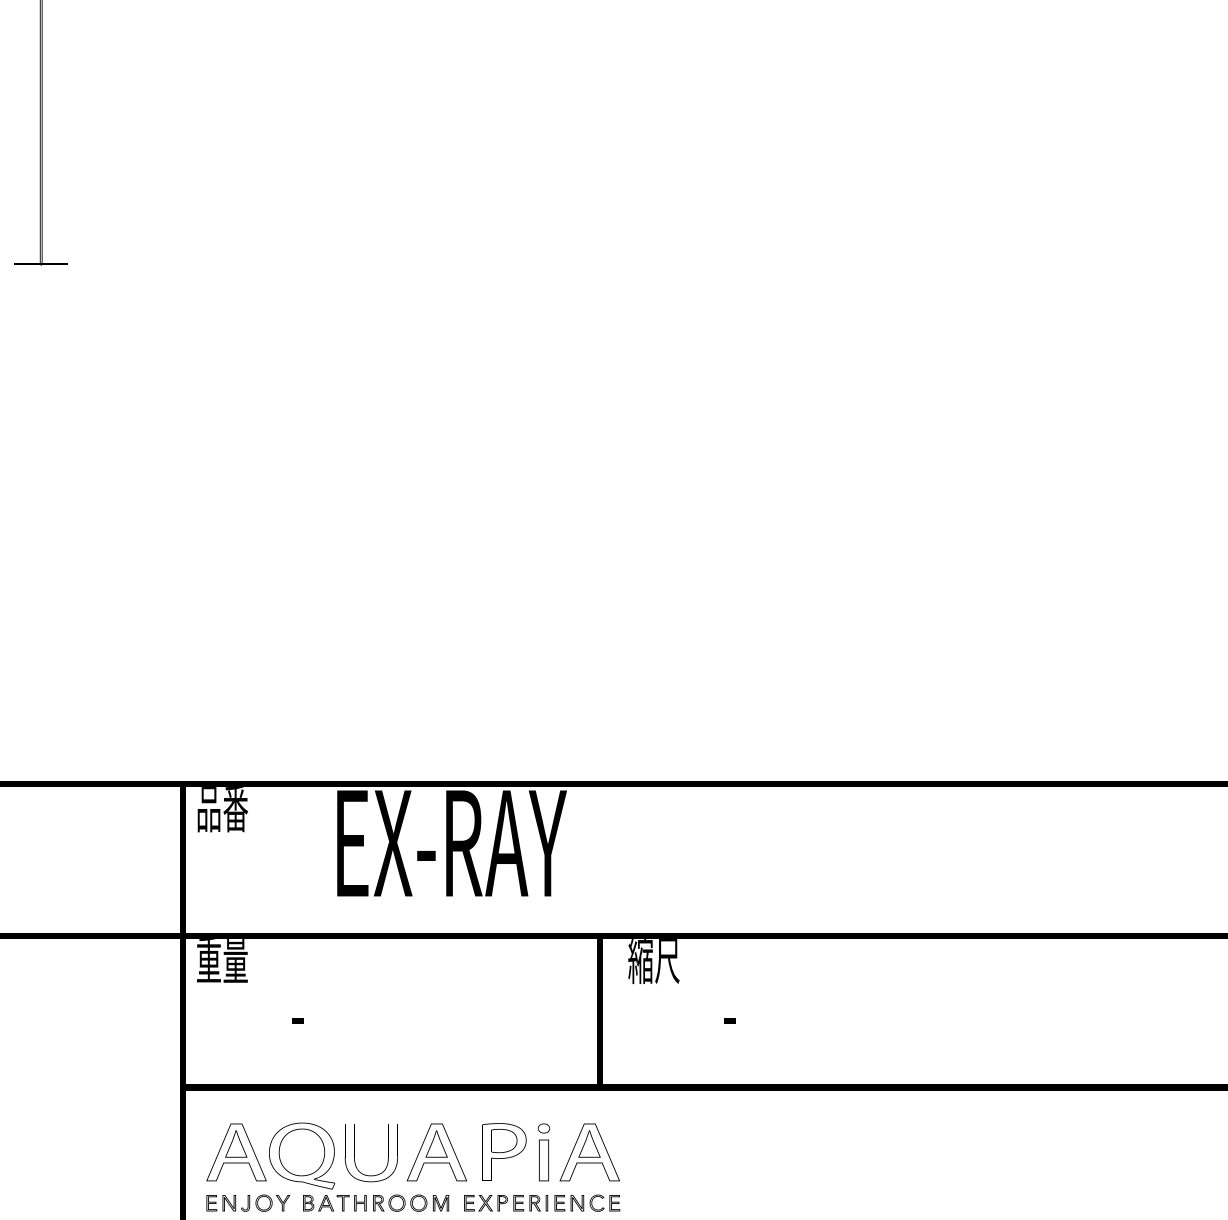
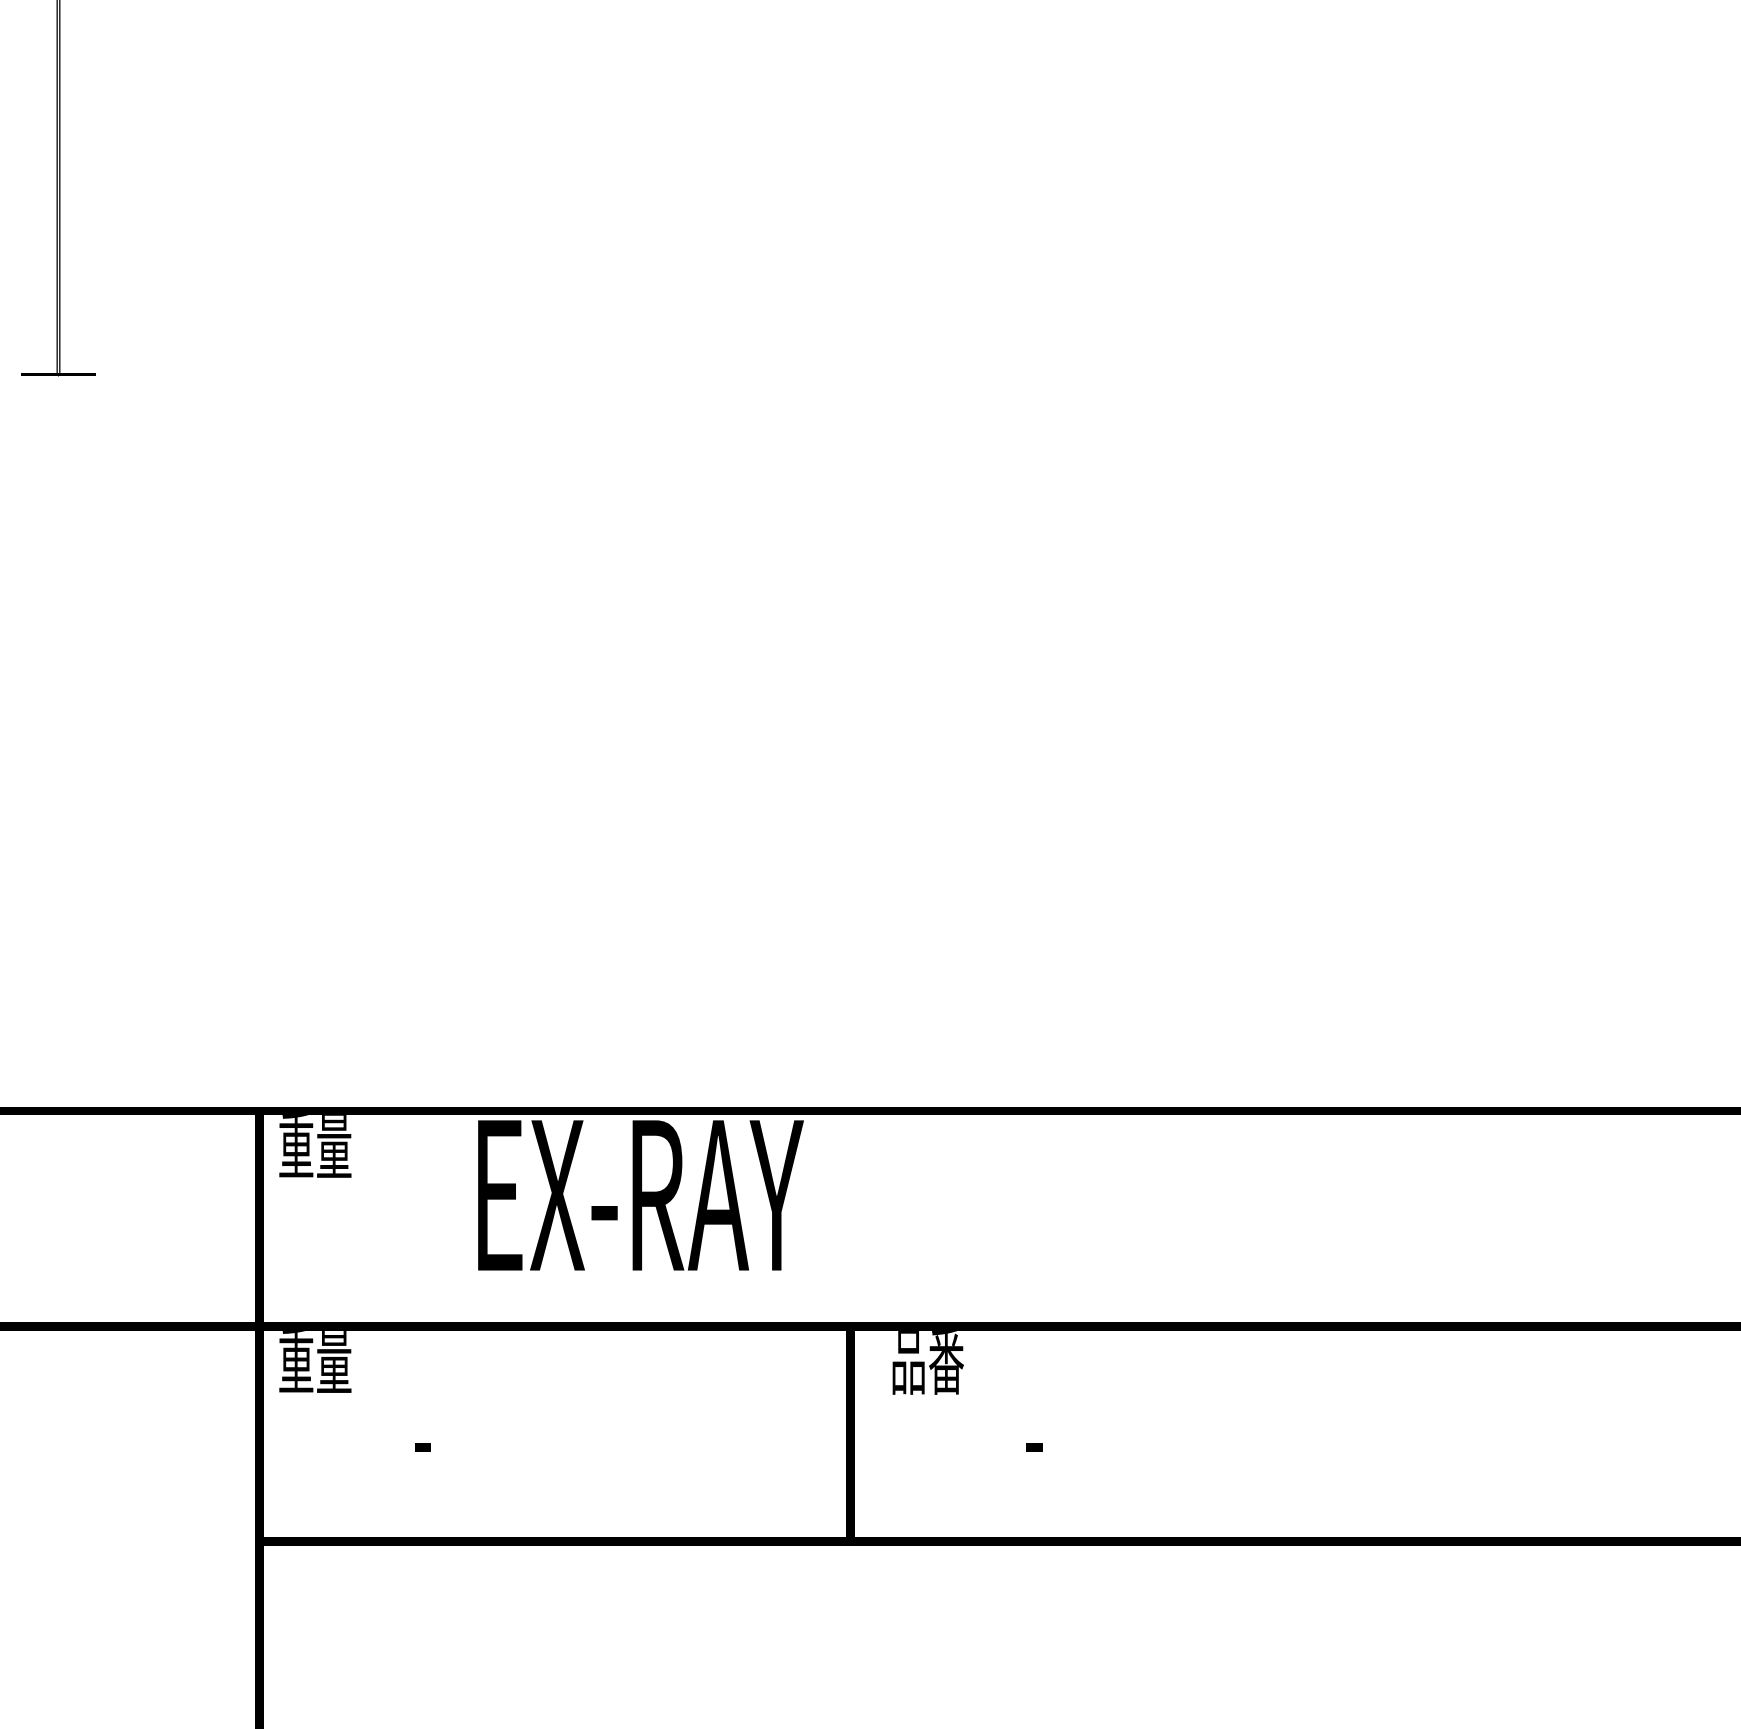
text: (222, 809) -> (315, 1147), 品番 -> 重量
text: (653, 961) -> (926, 1362), 縮尺 -> 品番
part: (412, 1167) -> (585, 1654), removed

